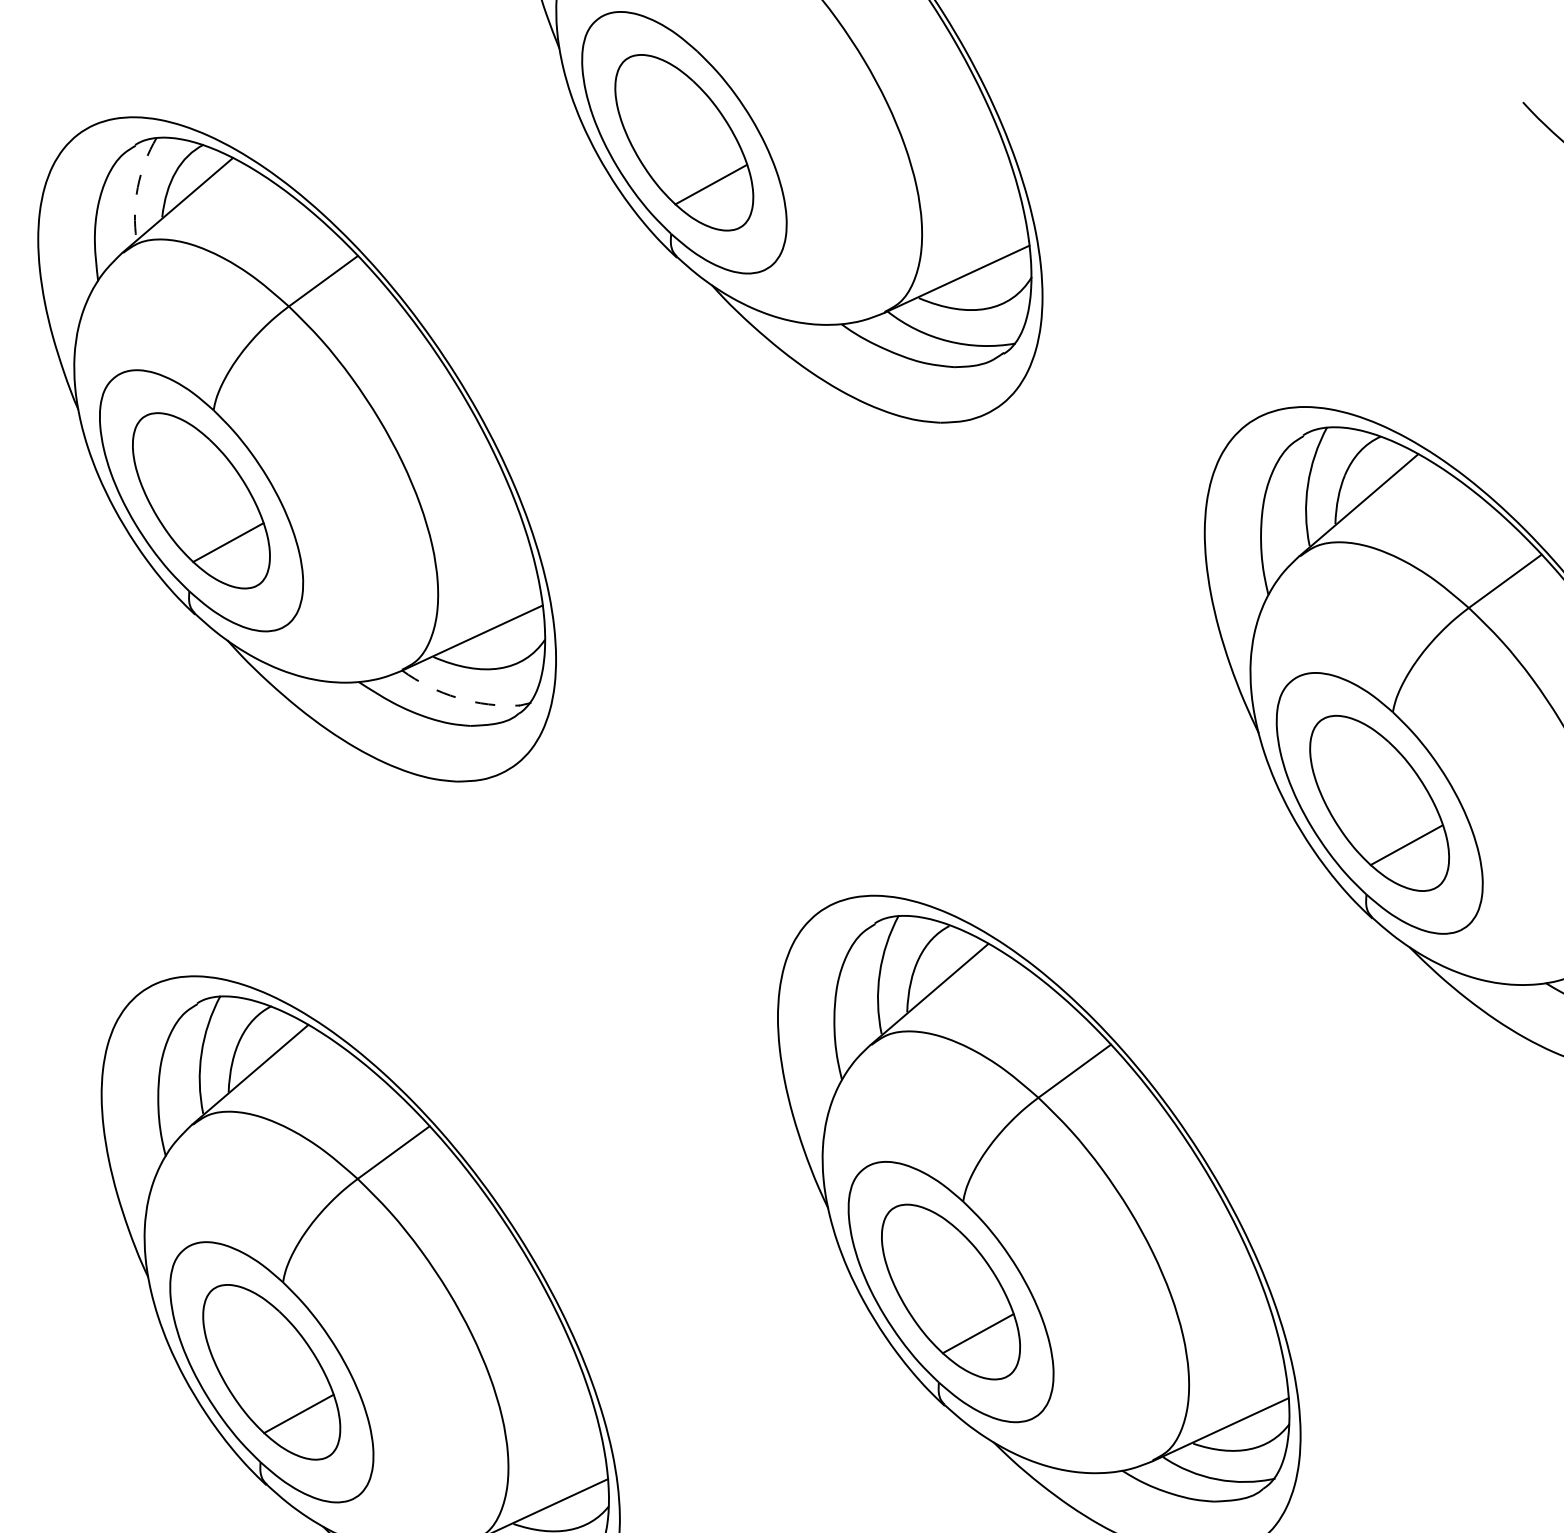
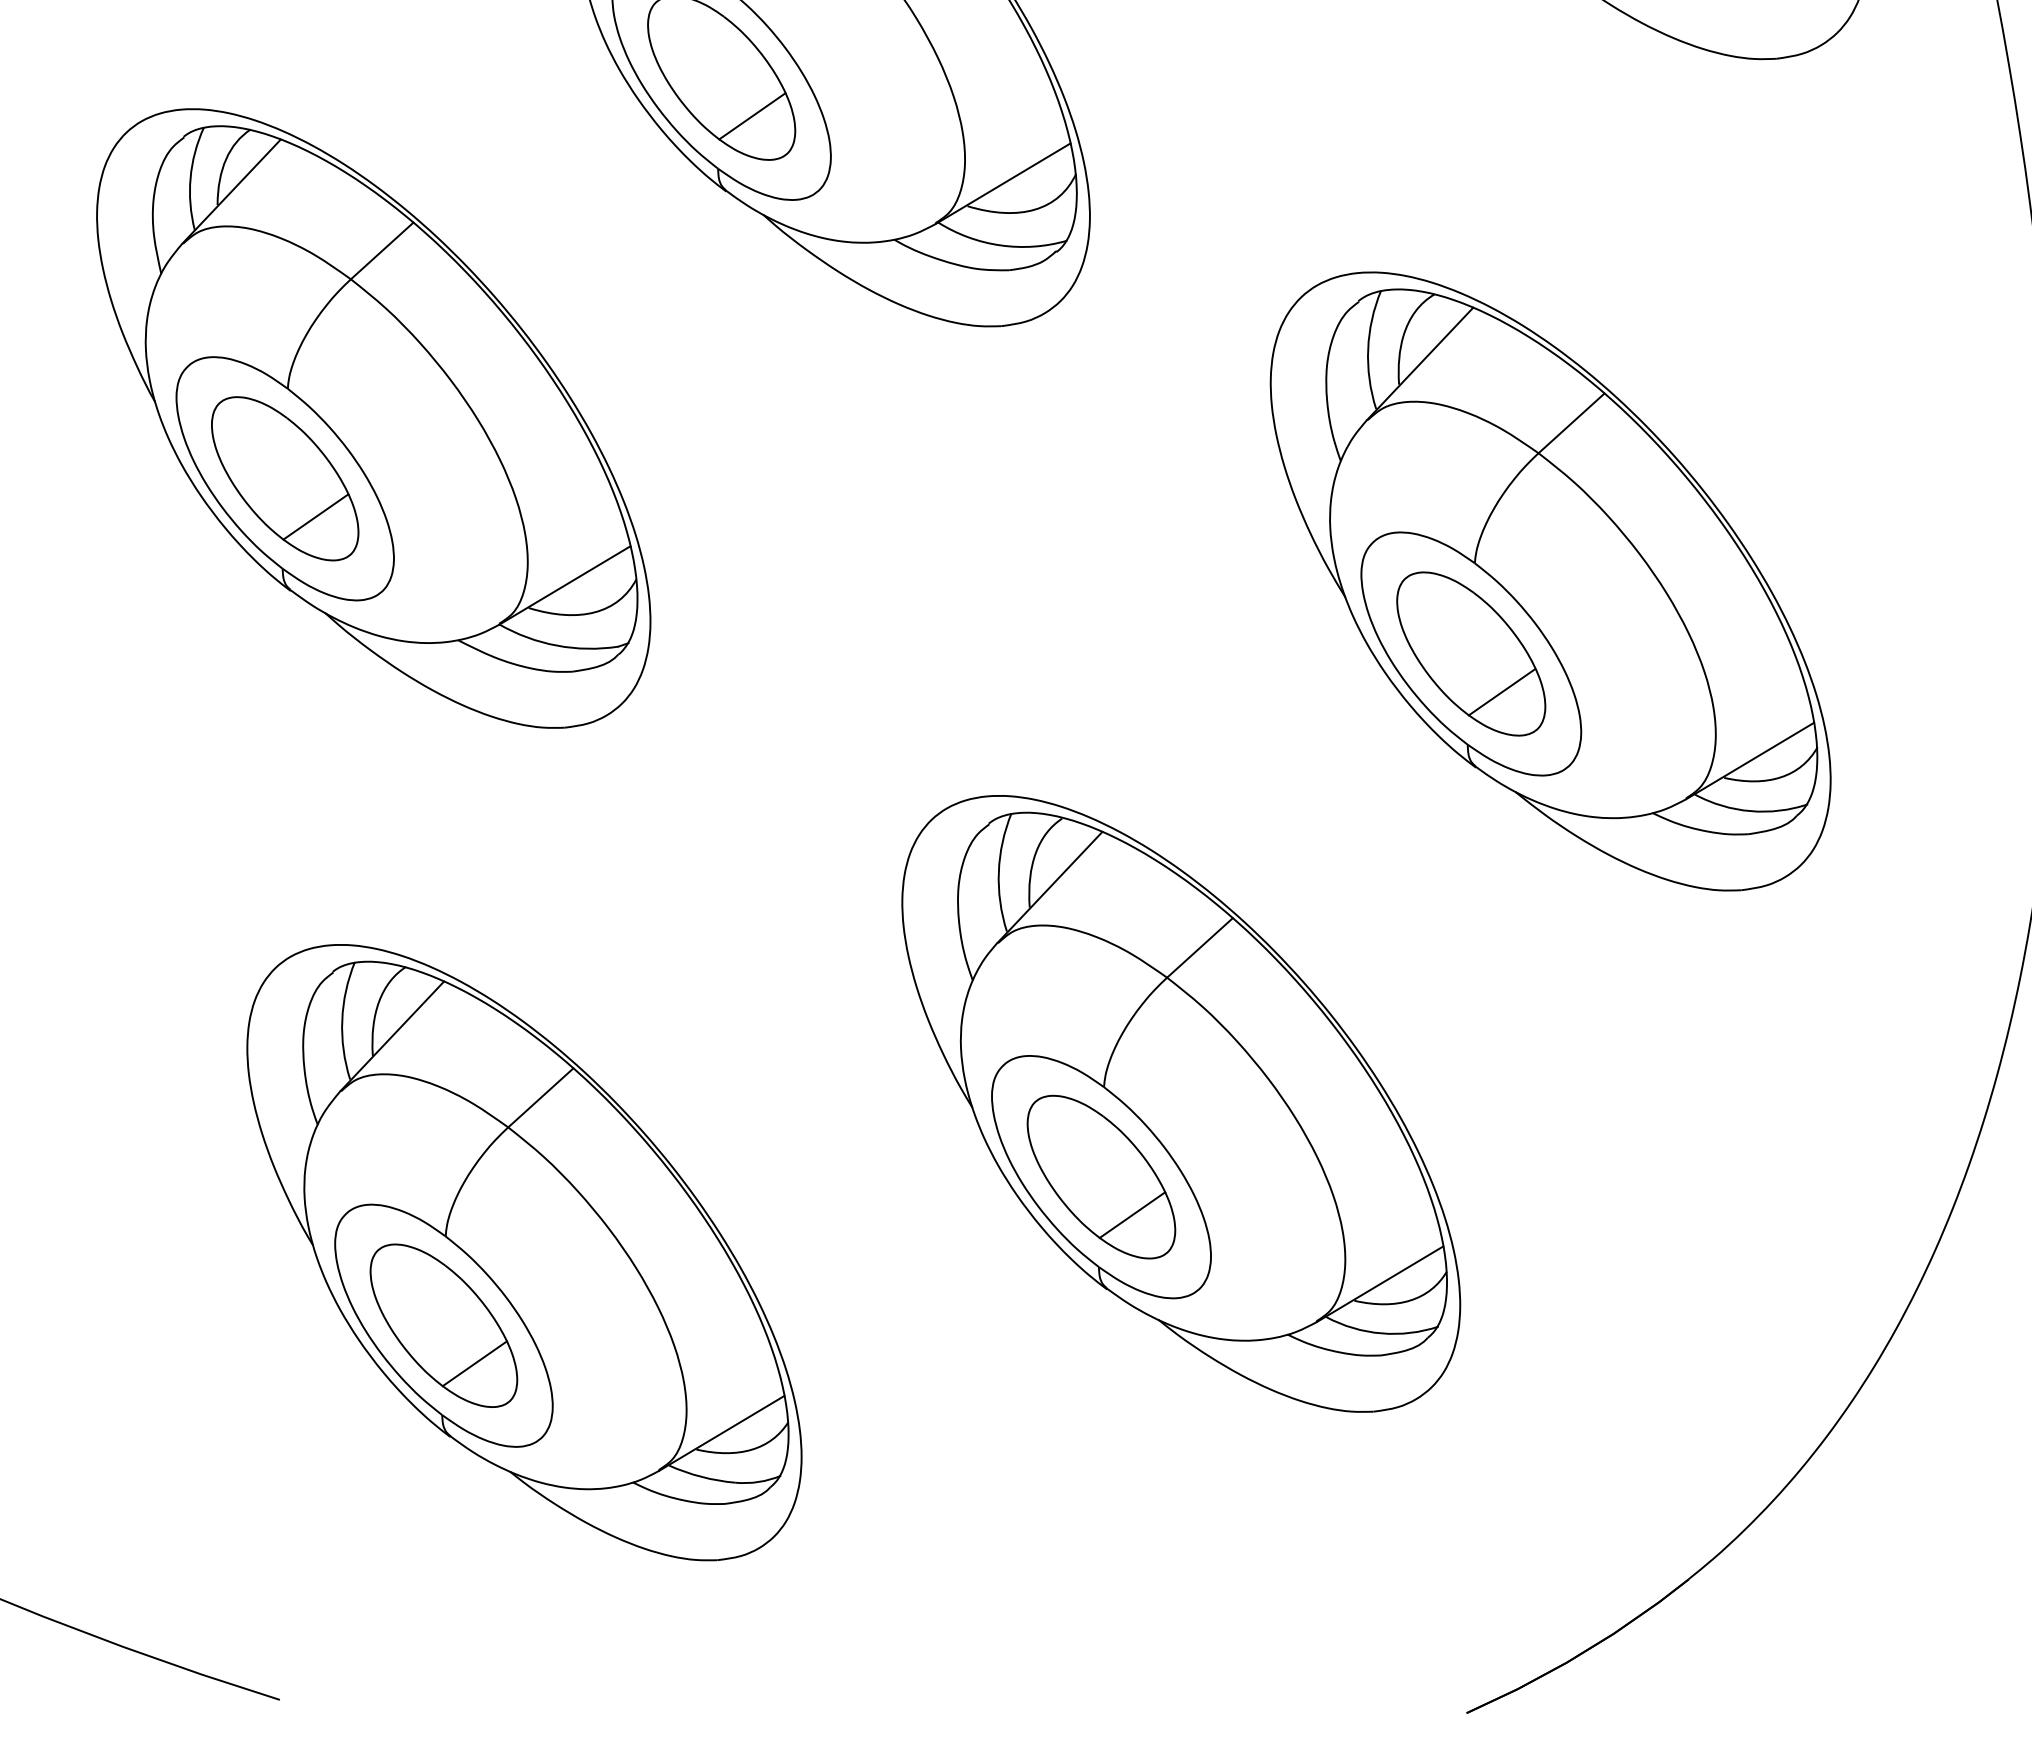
arc: (137, 187) -> (190, 178), dashed -> solid
arc: (457, 697) -> (556, 645), dashed -> solid

